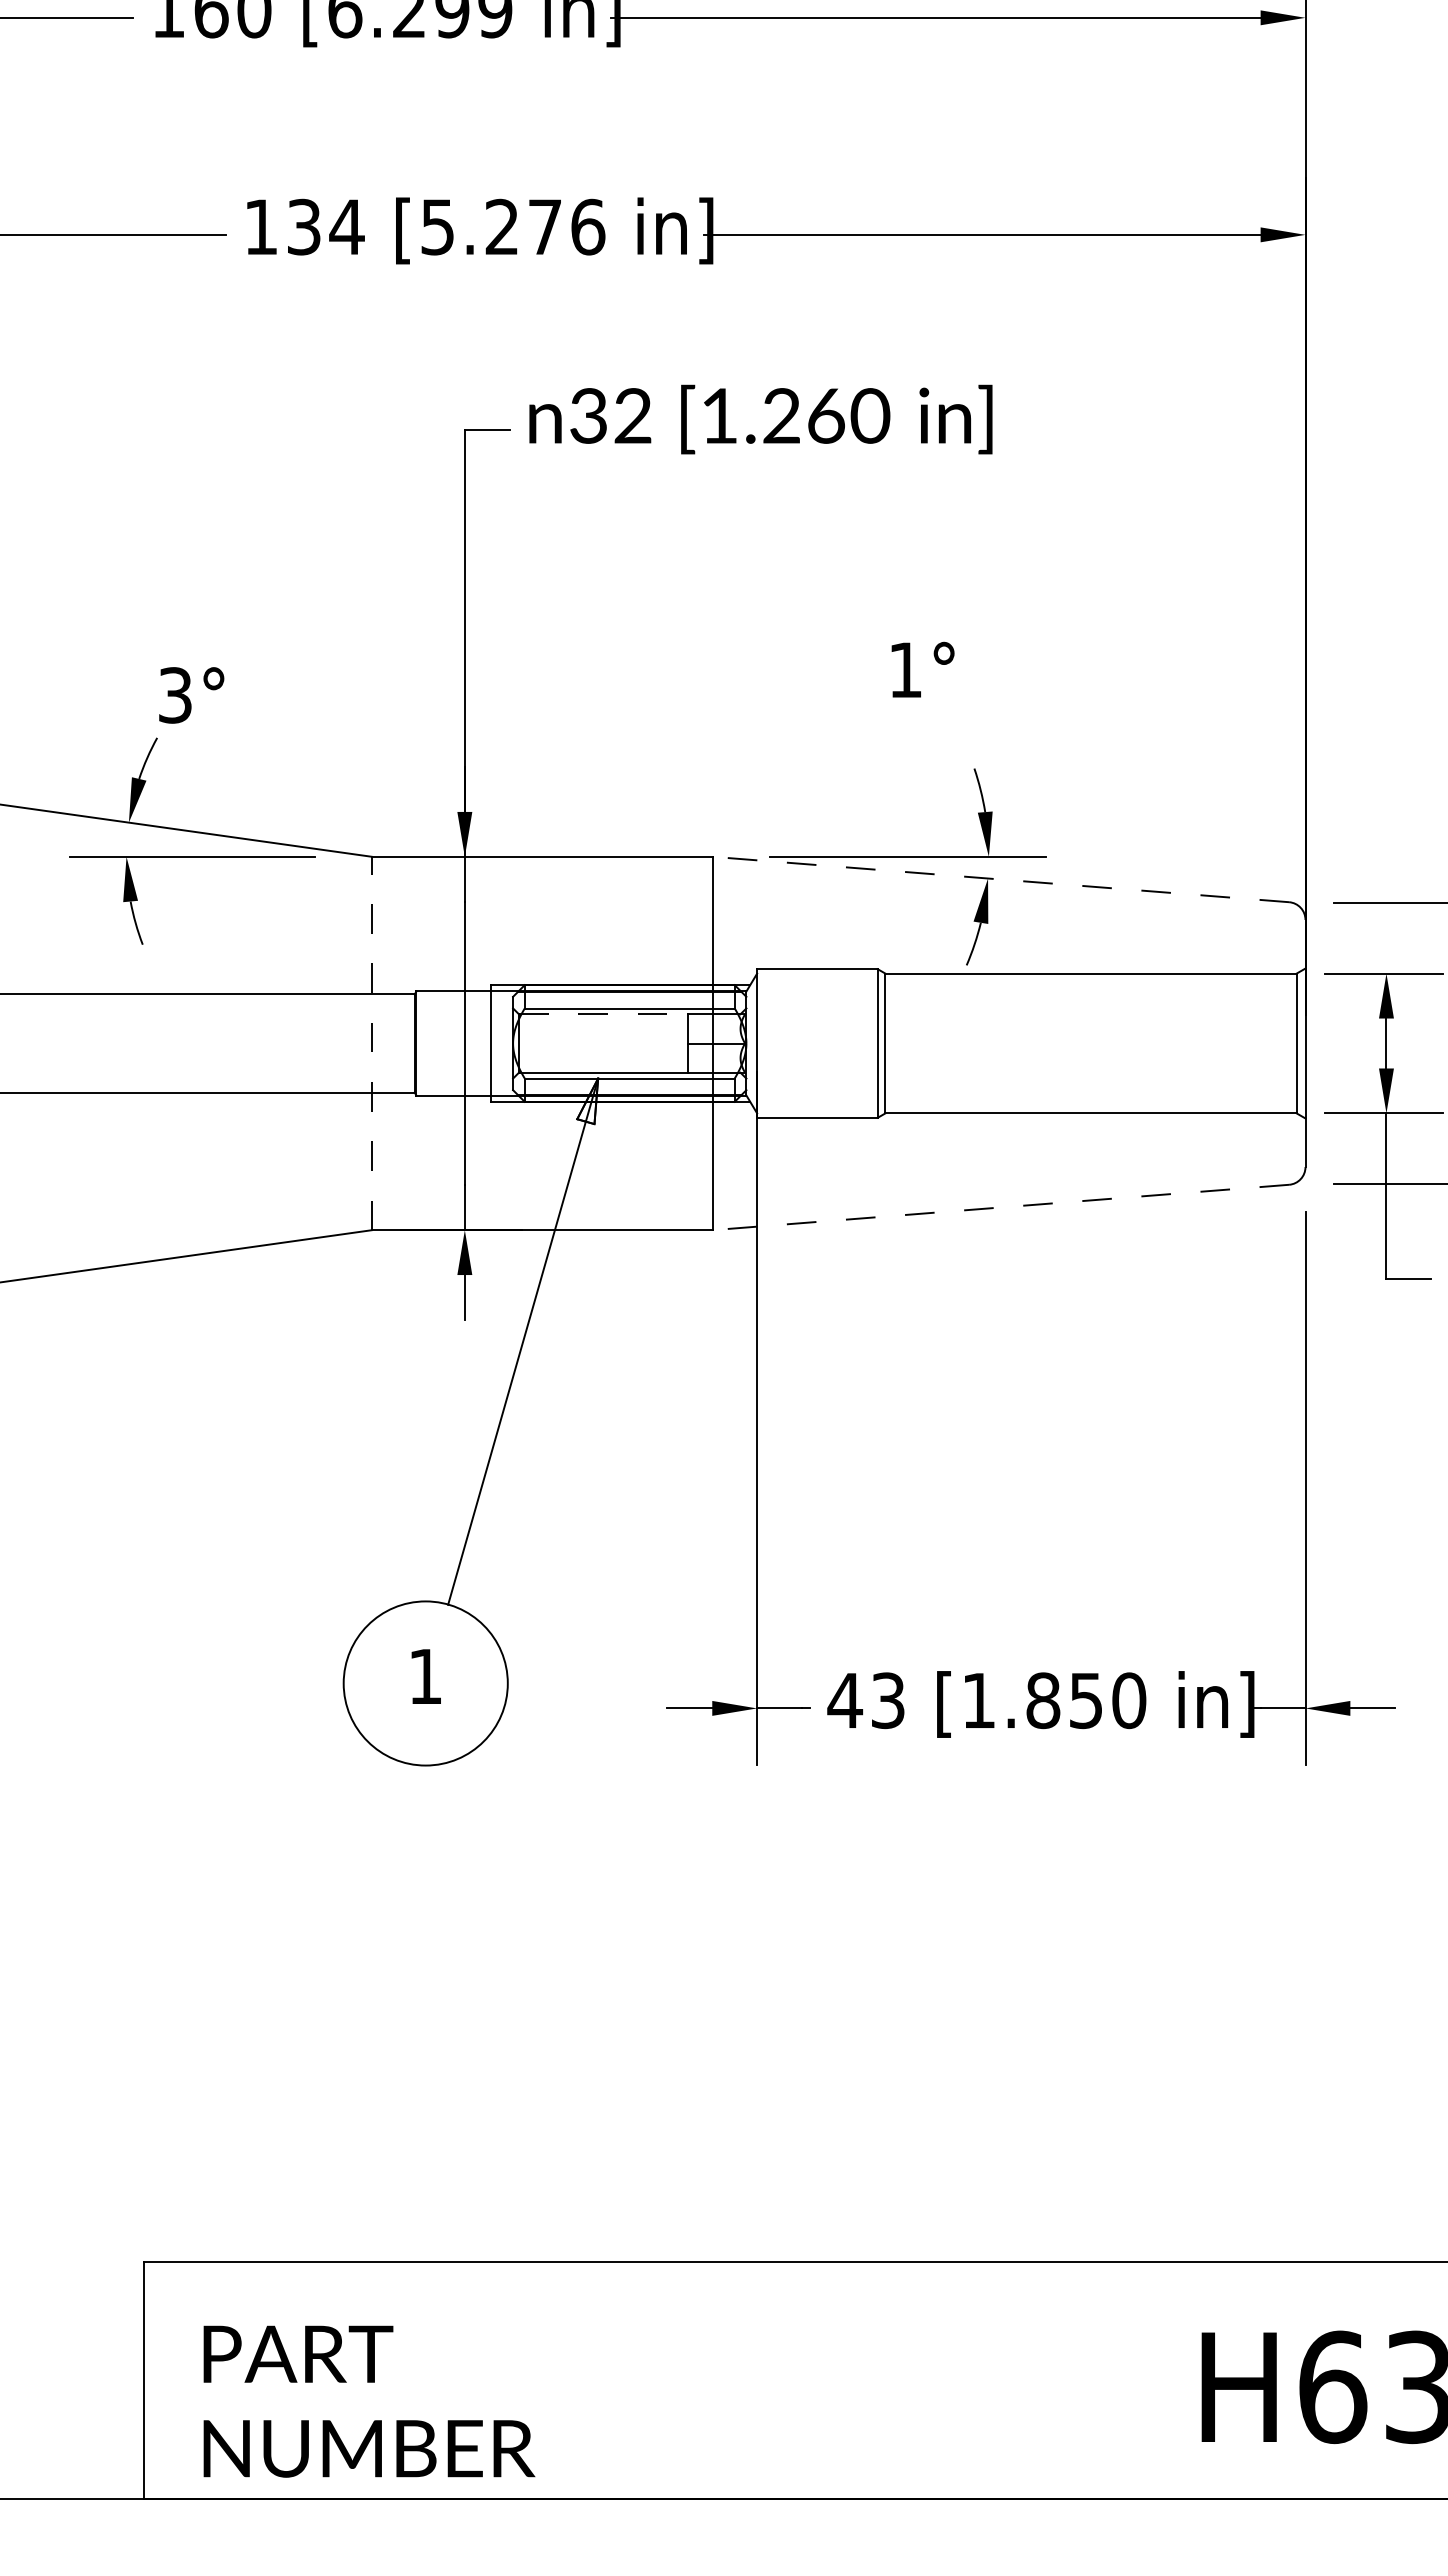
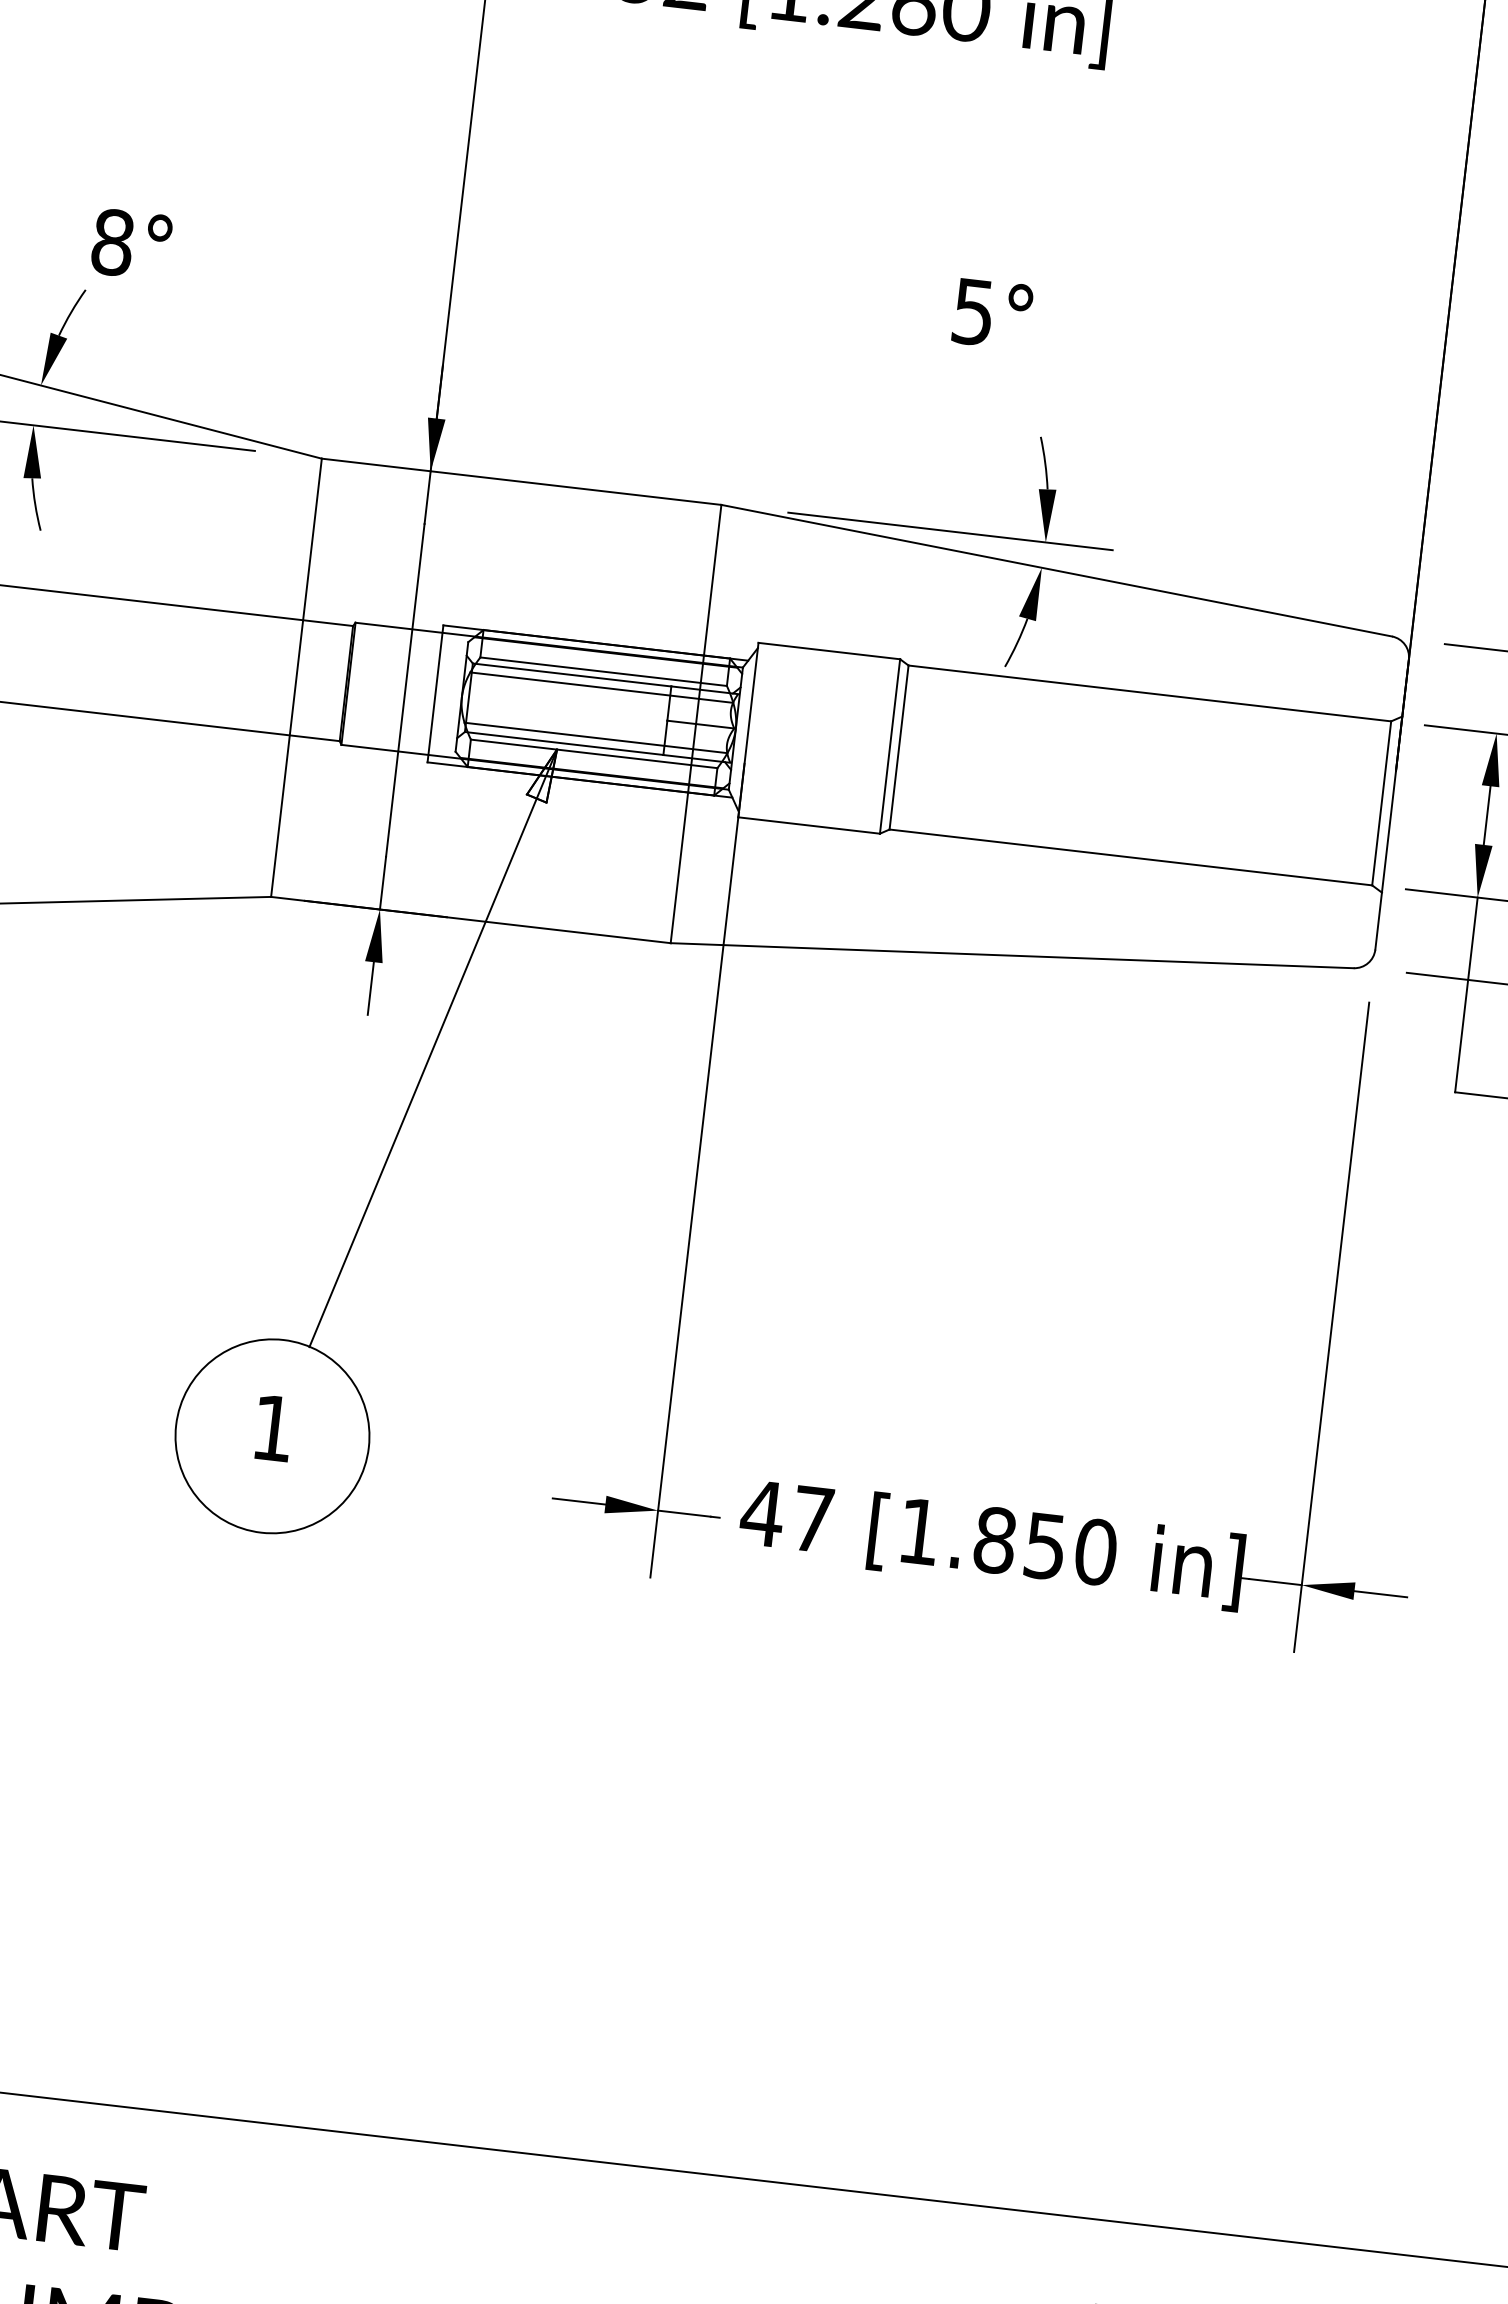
text: (905, 670) -> (973, 312), 1° -> 5°
text: (175, 695) -> (112, 242), 3° -> 8°
line: (1000, 879) -> (1056, 570), dashed -> solid
line: (603, 1014) -> (572, 675), dashed -> solid
line: (629, 1022) -> (601, 688), added
line: (372, 1043) -> (296, 677), dashed -> solid
line: (629, 1064) -> (595, 737), added
line: (1000, 1207) -> (1011, 955), dashed -> solid
text: (888, 1700) -> (813, 1519), 43 -> 47

